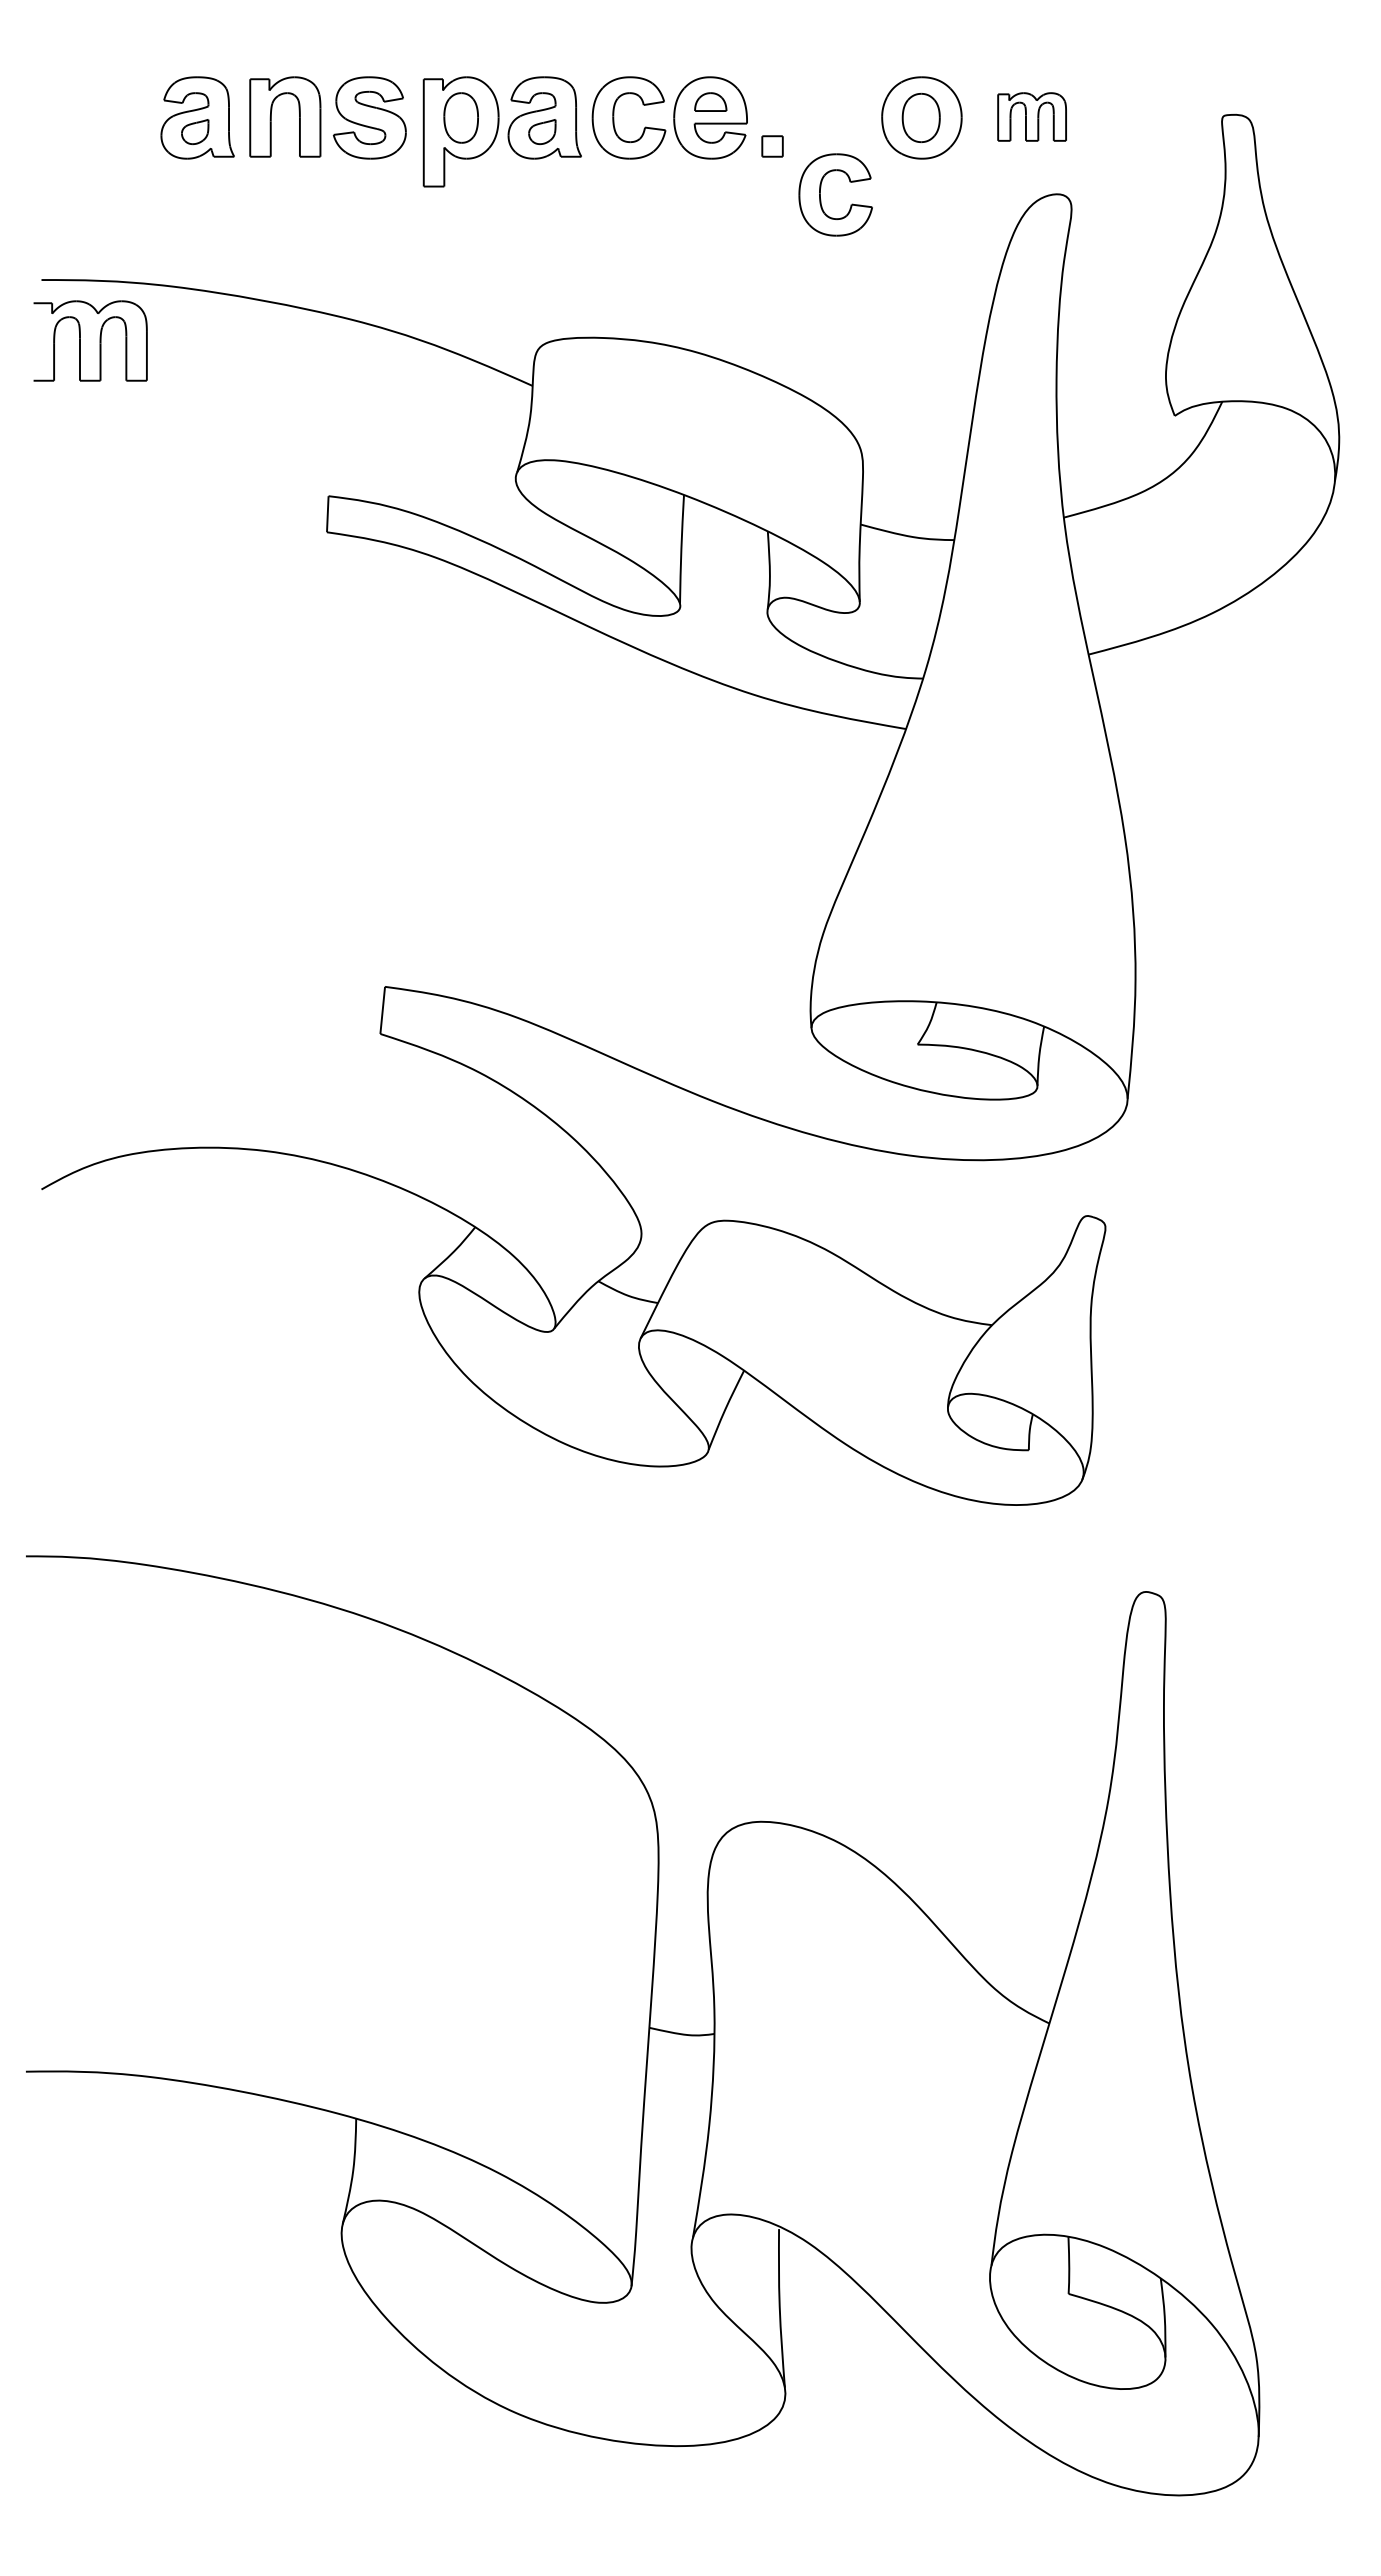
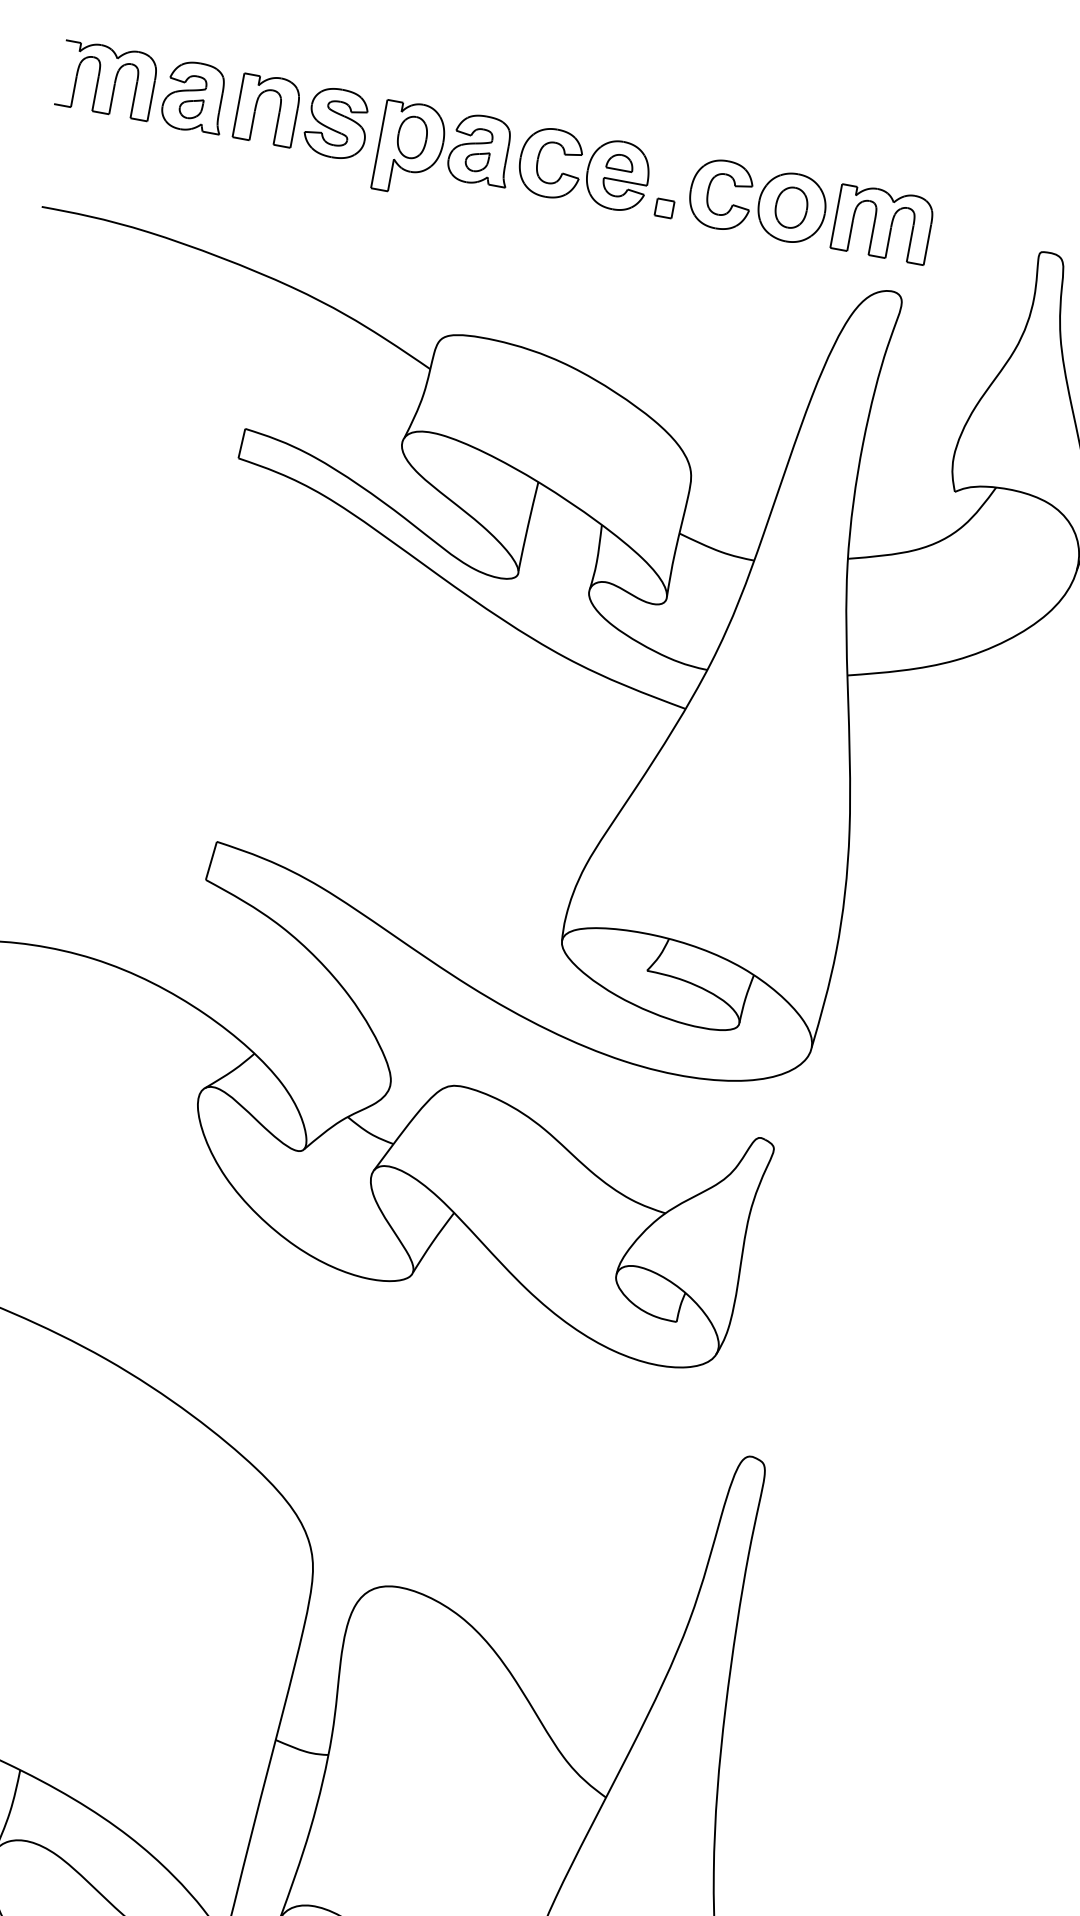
part: (1031, 116) -> (882, 223), size x1.67
part: (821, 199) -> (708, 196), moved
part: (99, 340) -> (114, 80), moved

